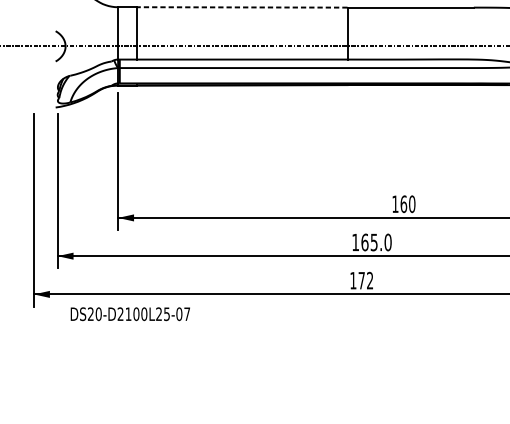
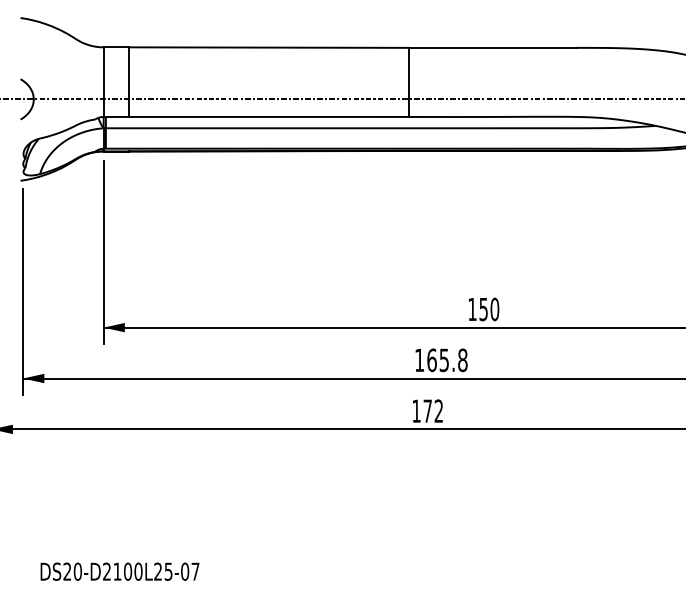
line: (242, 7) -> (268, 47), dashed -> solid
text: (403, 204) -> (483, 309), 160 -> 150
text: (387, 242) -> (462, 360), 165.0 -> 165.8
text: (130, 314) -> (119, 571), moved

